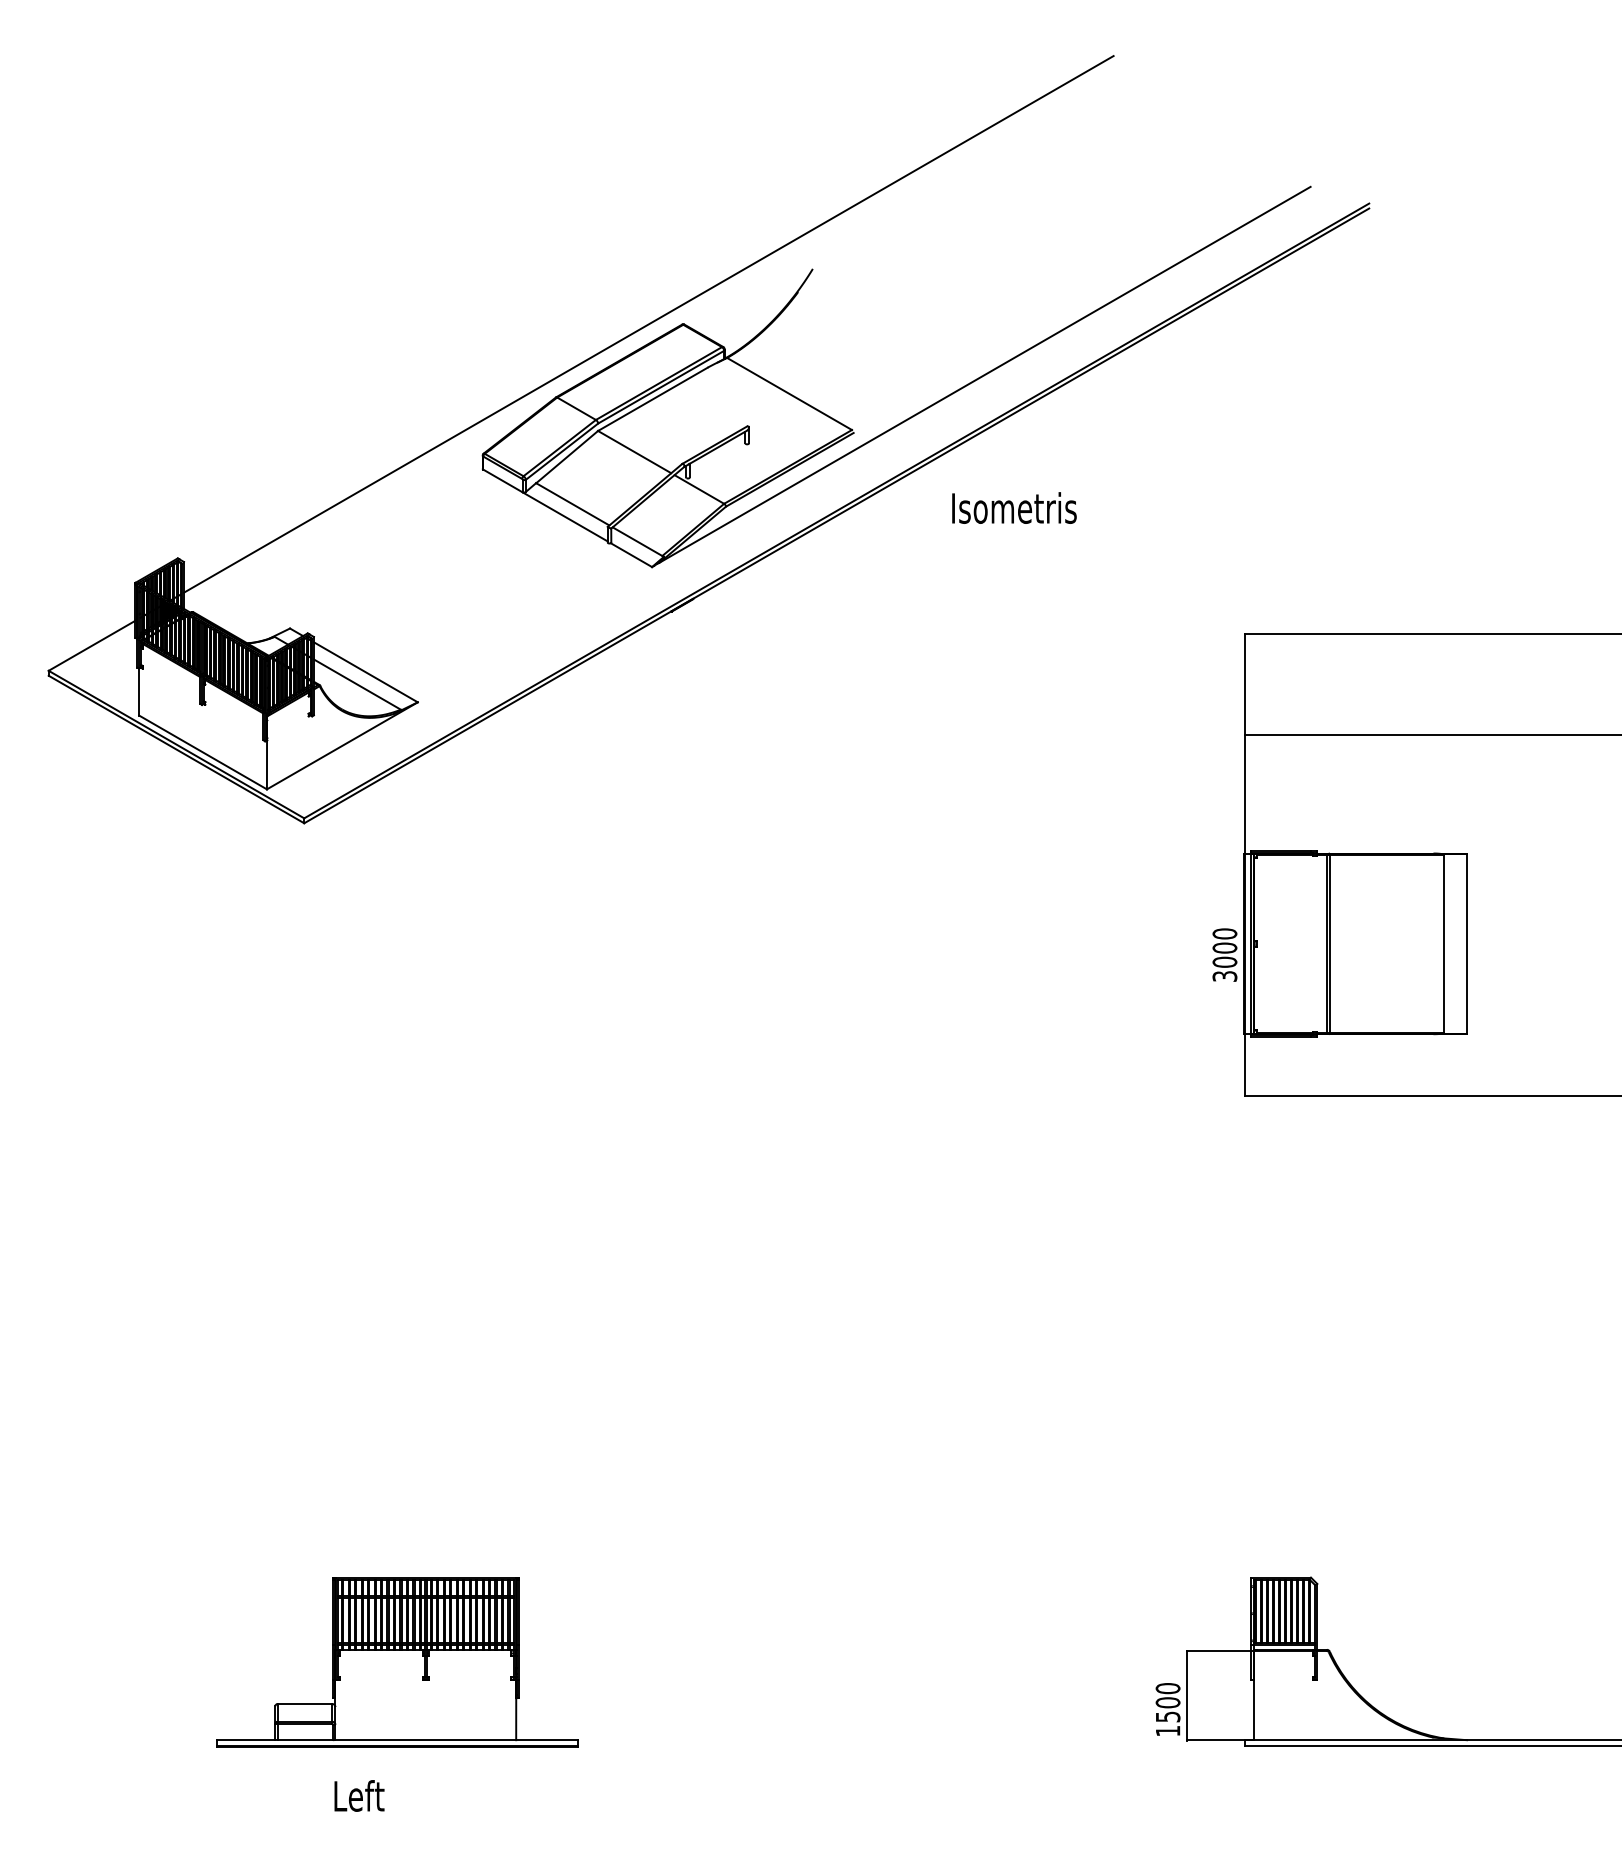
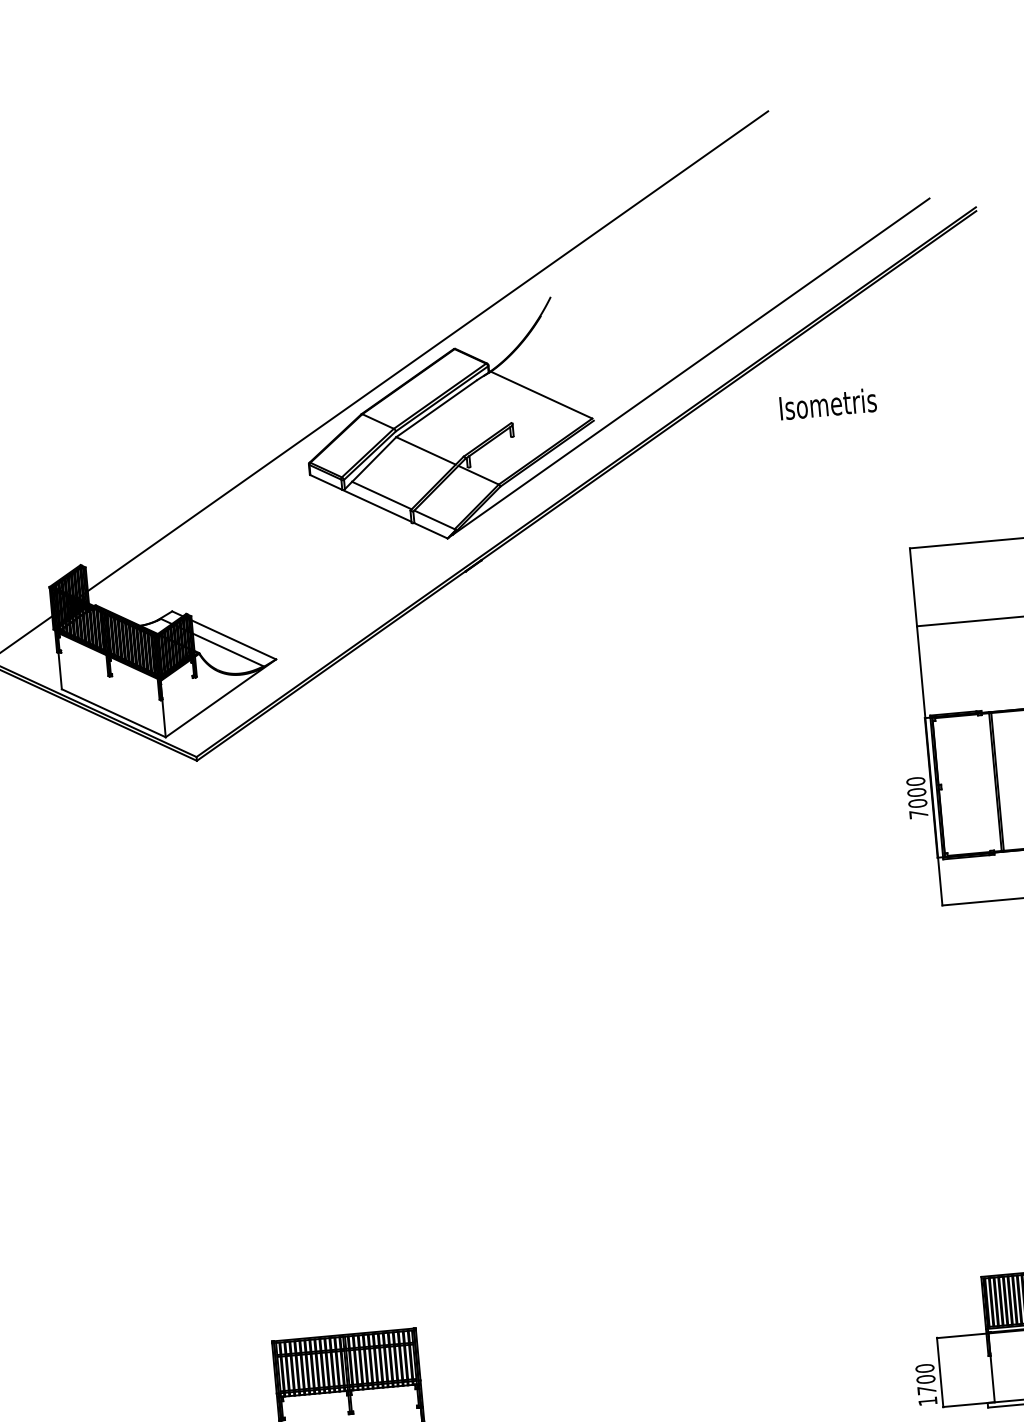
text: (1014, 507) -> (828, 403), moved
text: (1224, 976) -> (918, 814), 3000 -> 7000
text: (1168, 1716) -> (927, 1390), 1500 -> 1700

